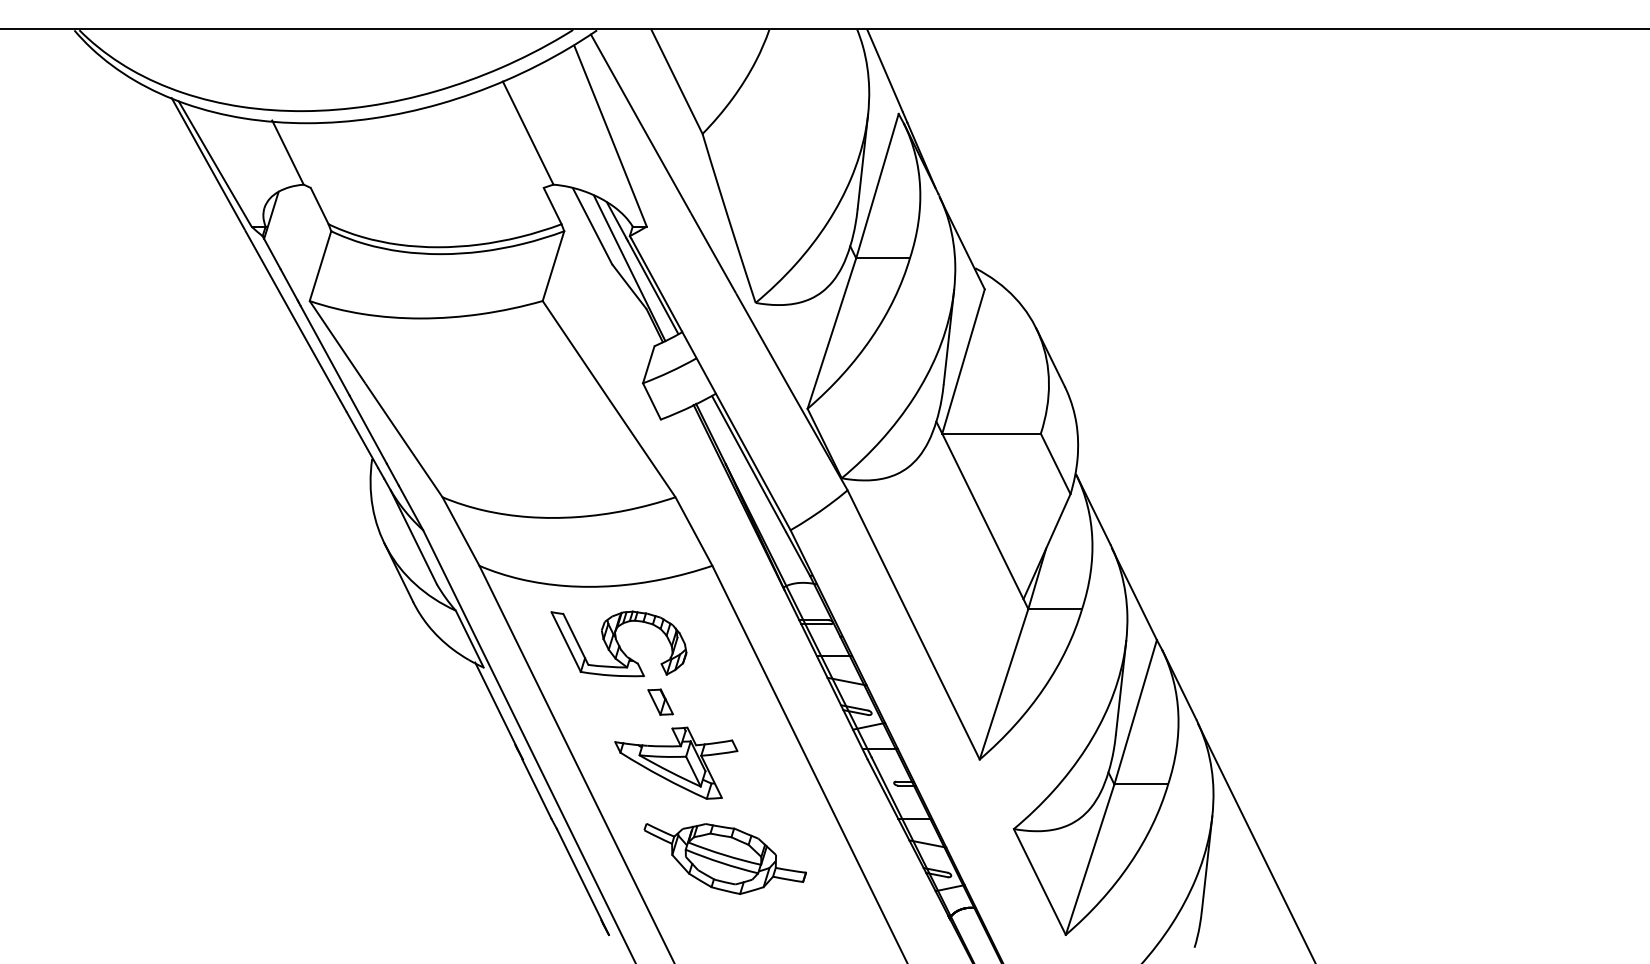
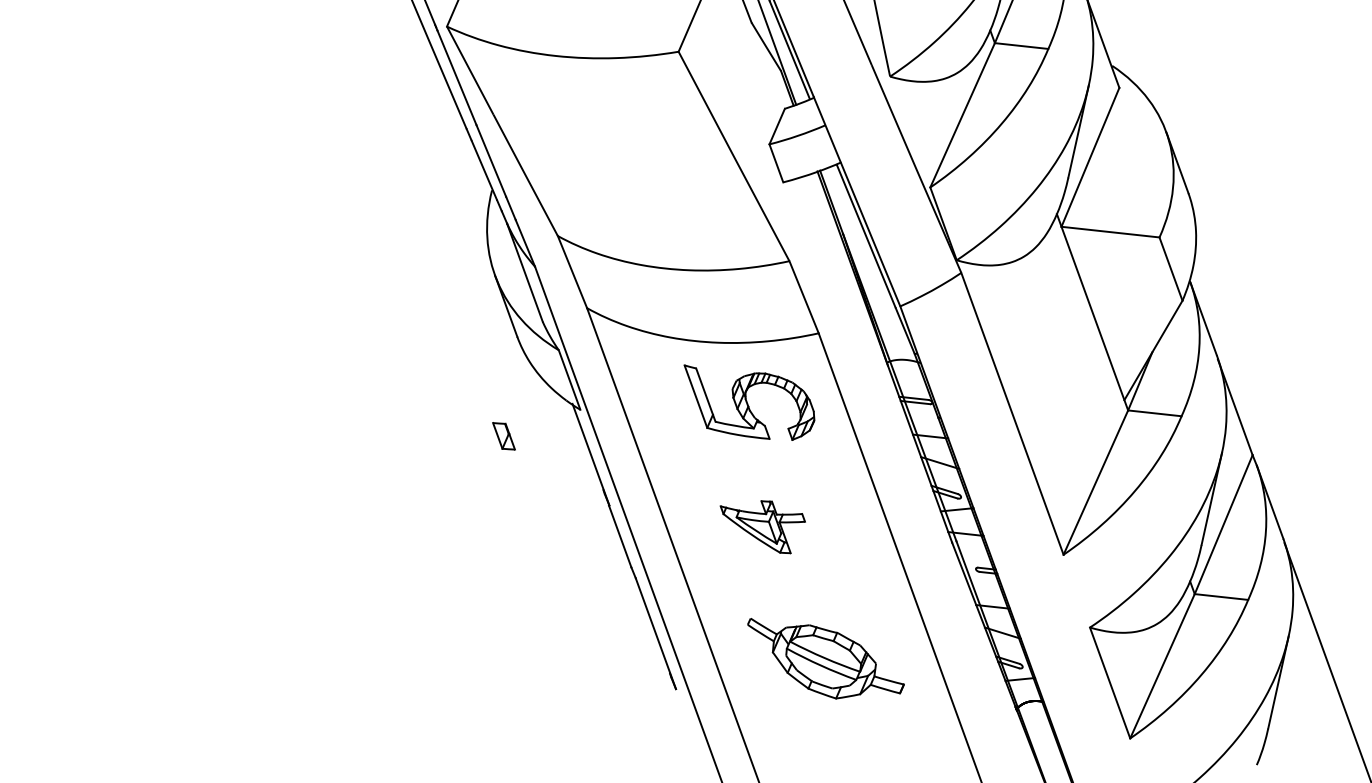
part: (618, 643) -> (747, 403), moved
part: (660, 701) -> (503, 435), moved
part: (676, 762) -> (761, 524), size x0.7
part: (724, 858) -> (824, 661), moved

